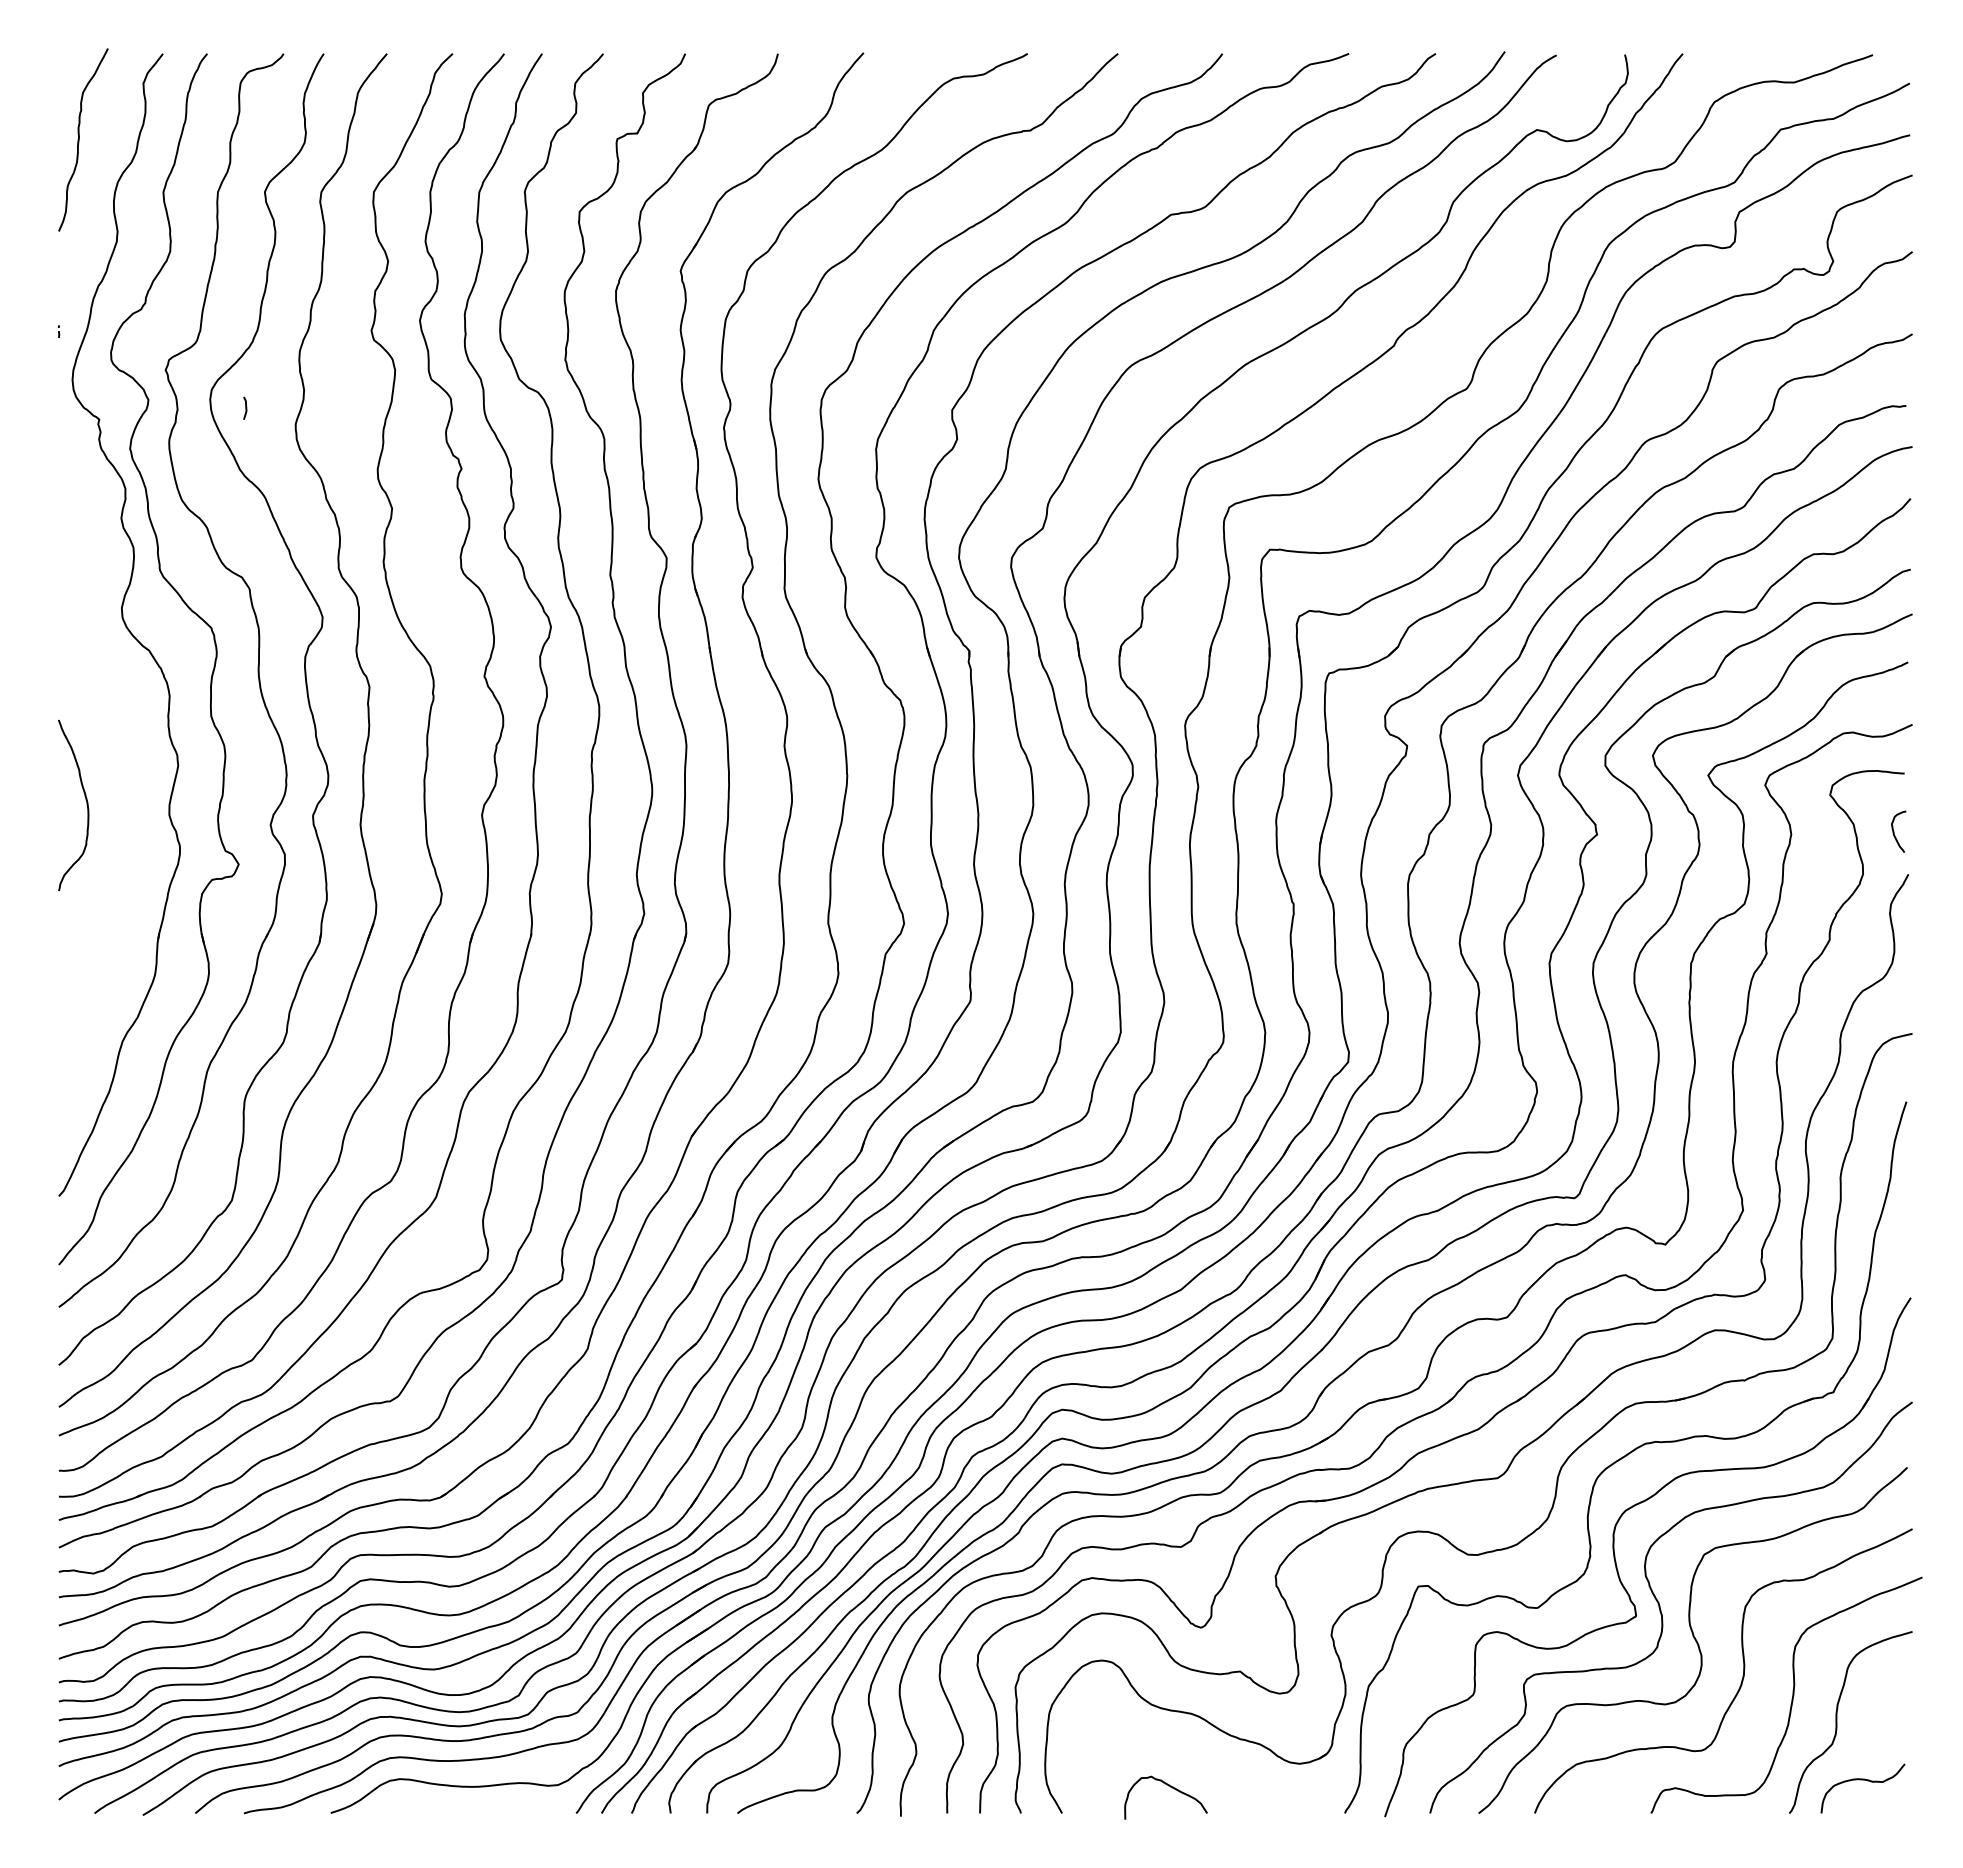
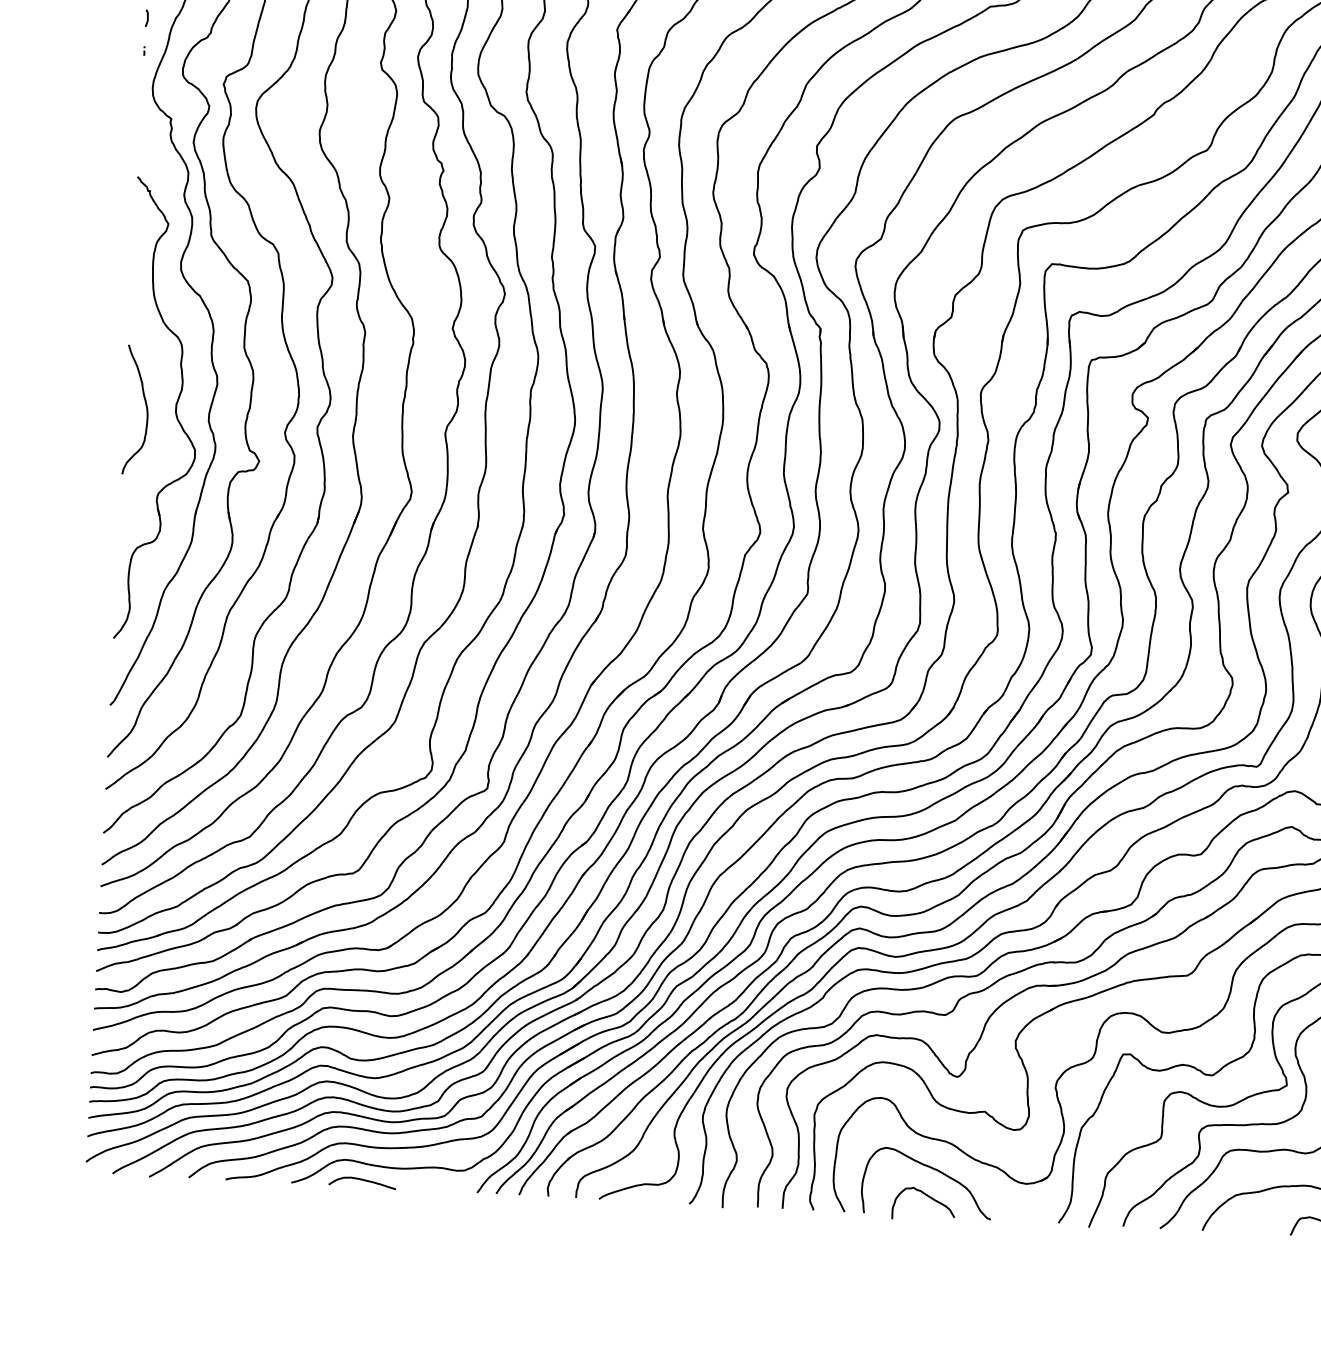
curve: (245, 407) -> (147, 17), moved
part: (124, 802) -> (175, 409), added
curve: (1176, 1751) -> (933, 1169), added
curve: (424, 1805) -> (362, 1180), added

